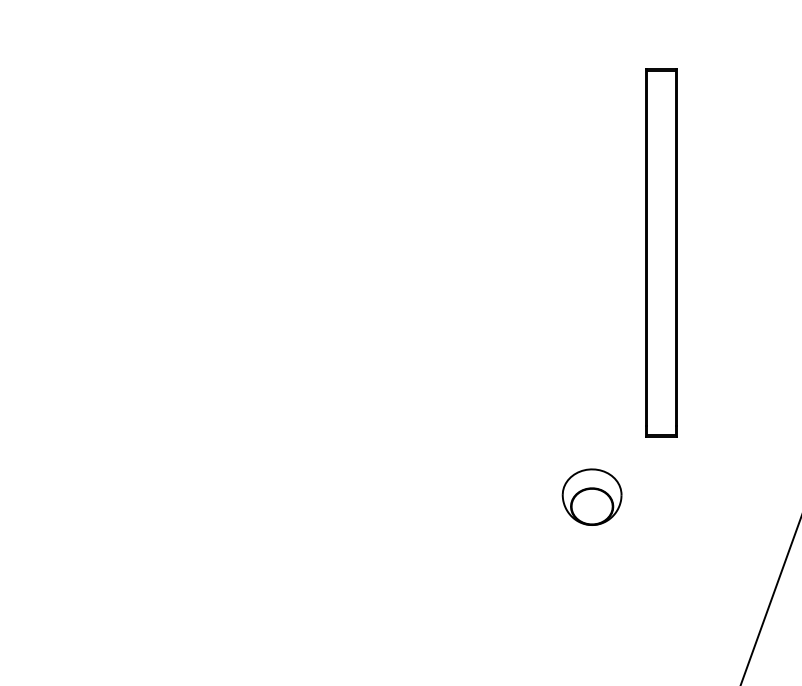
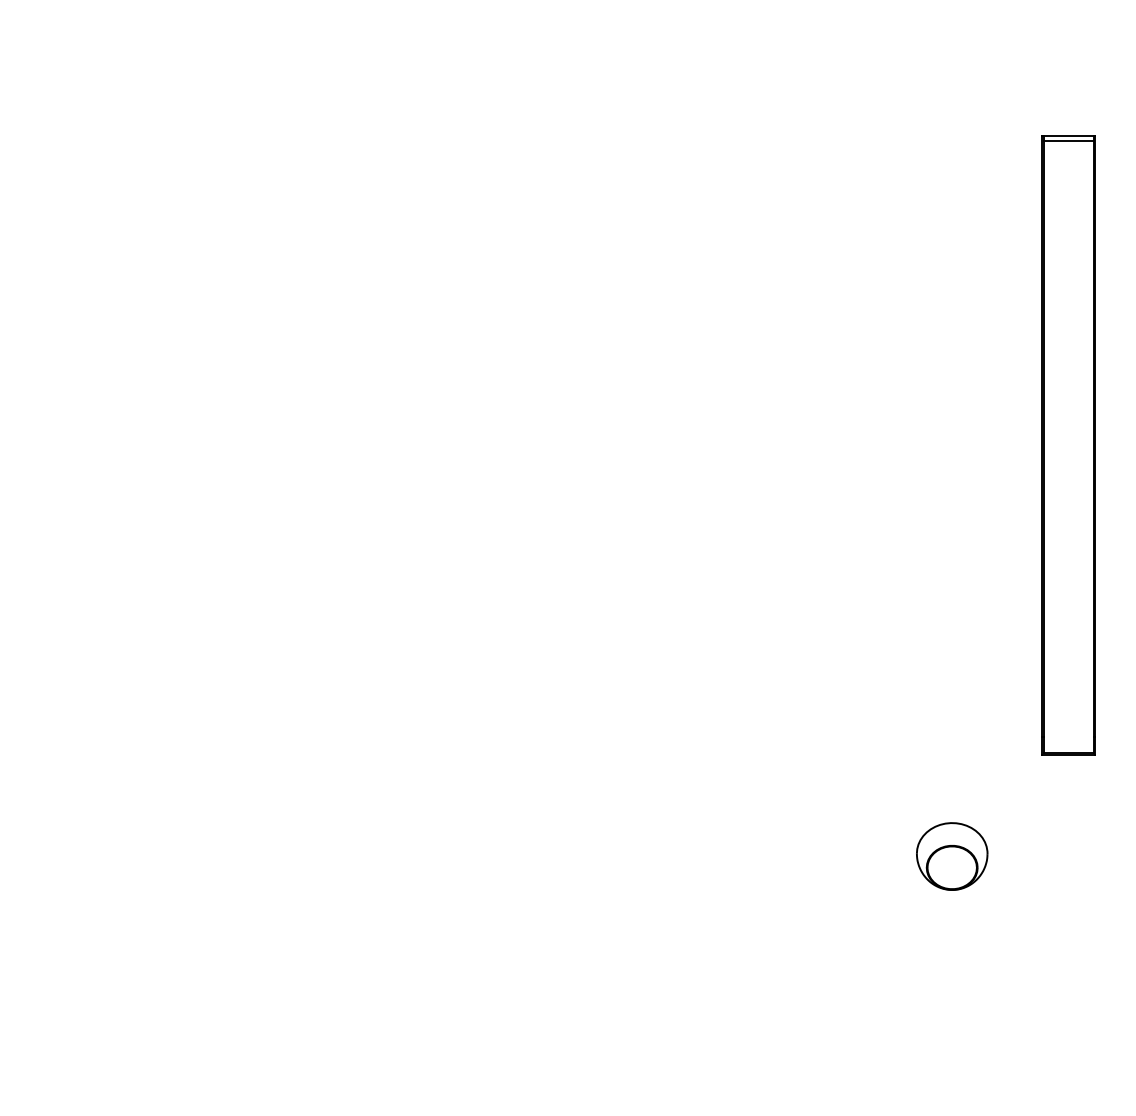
part: (592, 496) -> (952, 855), size x0.71

